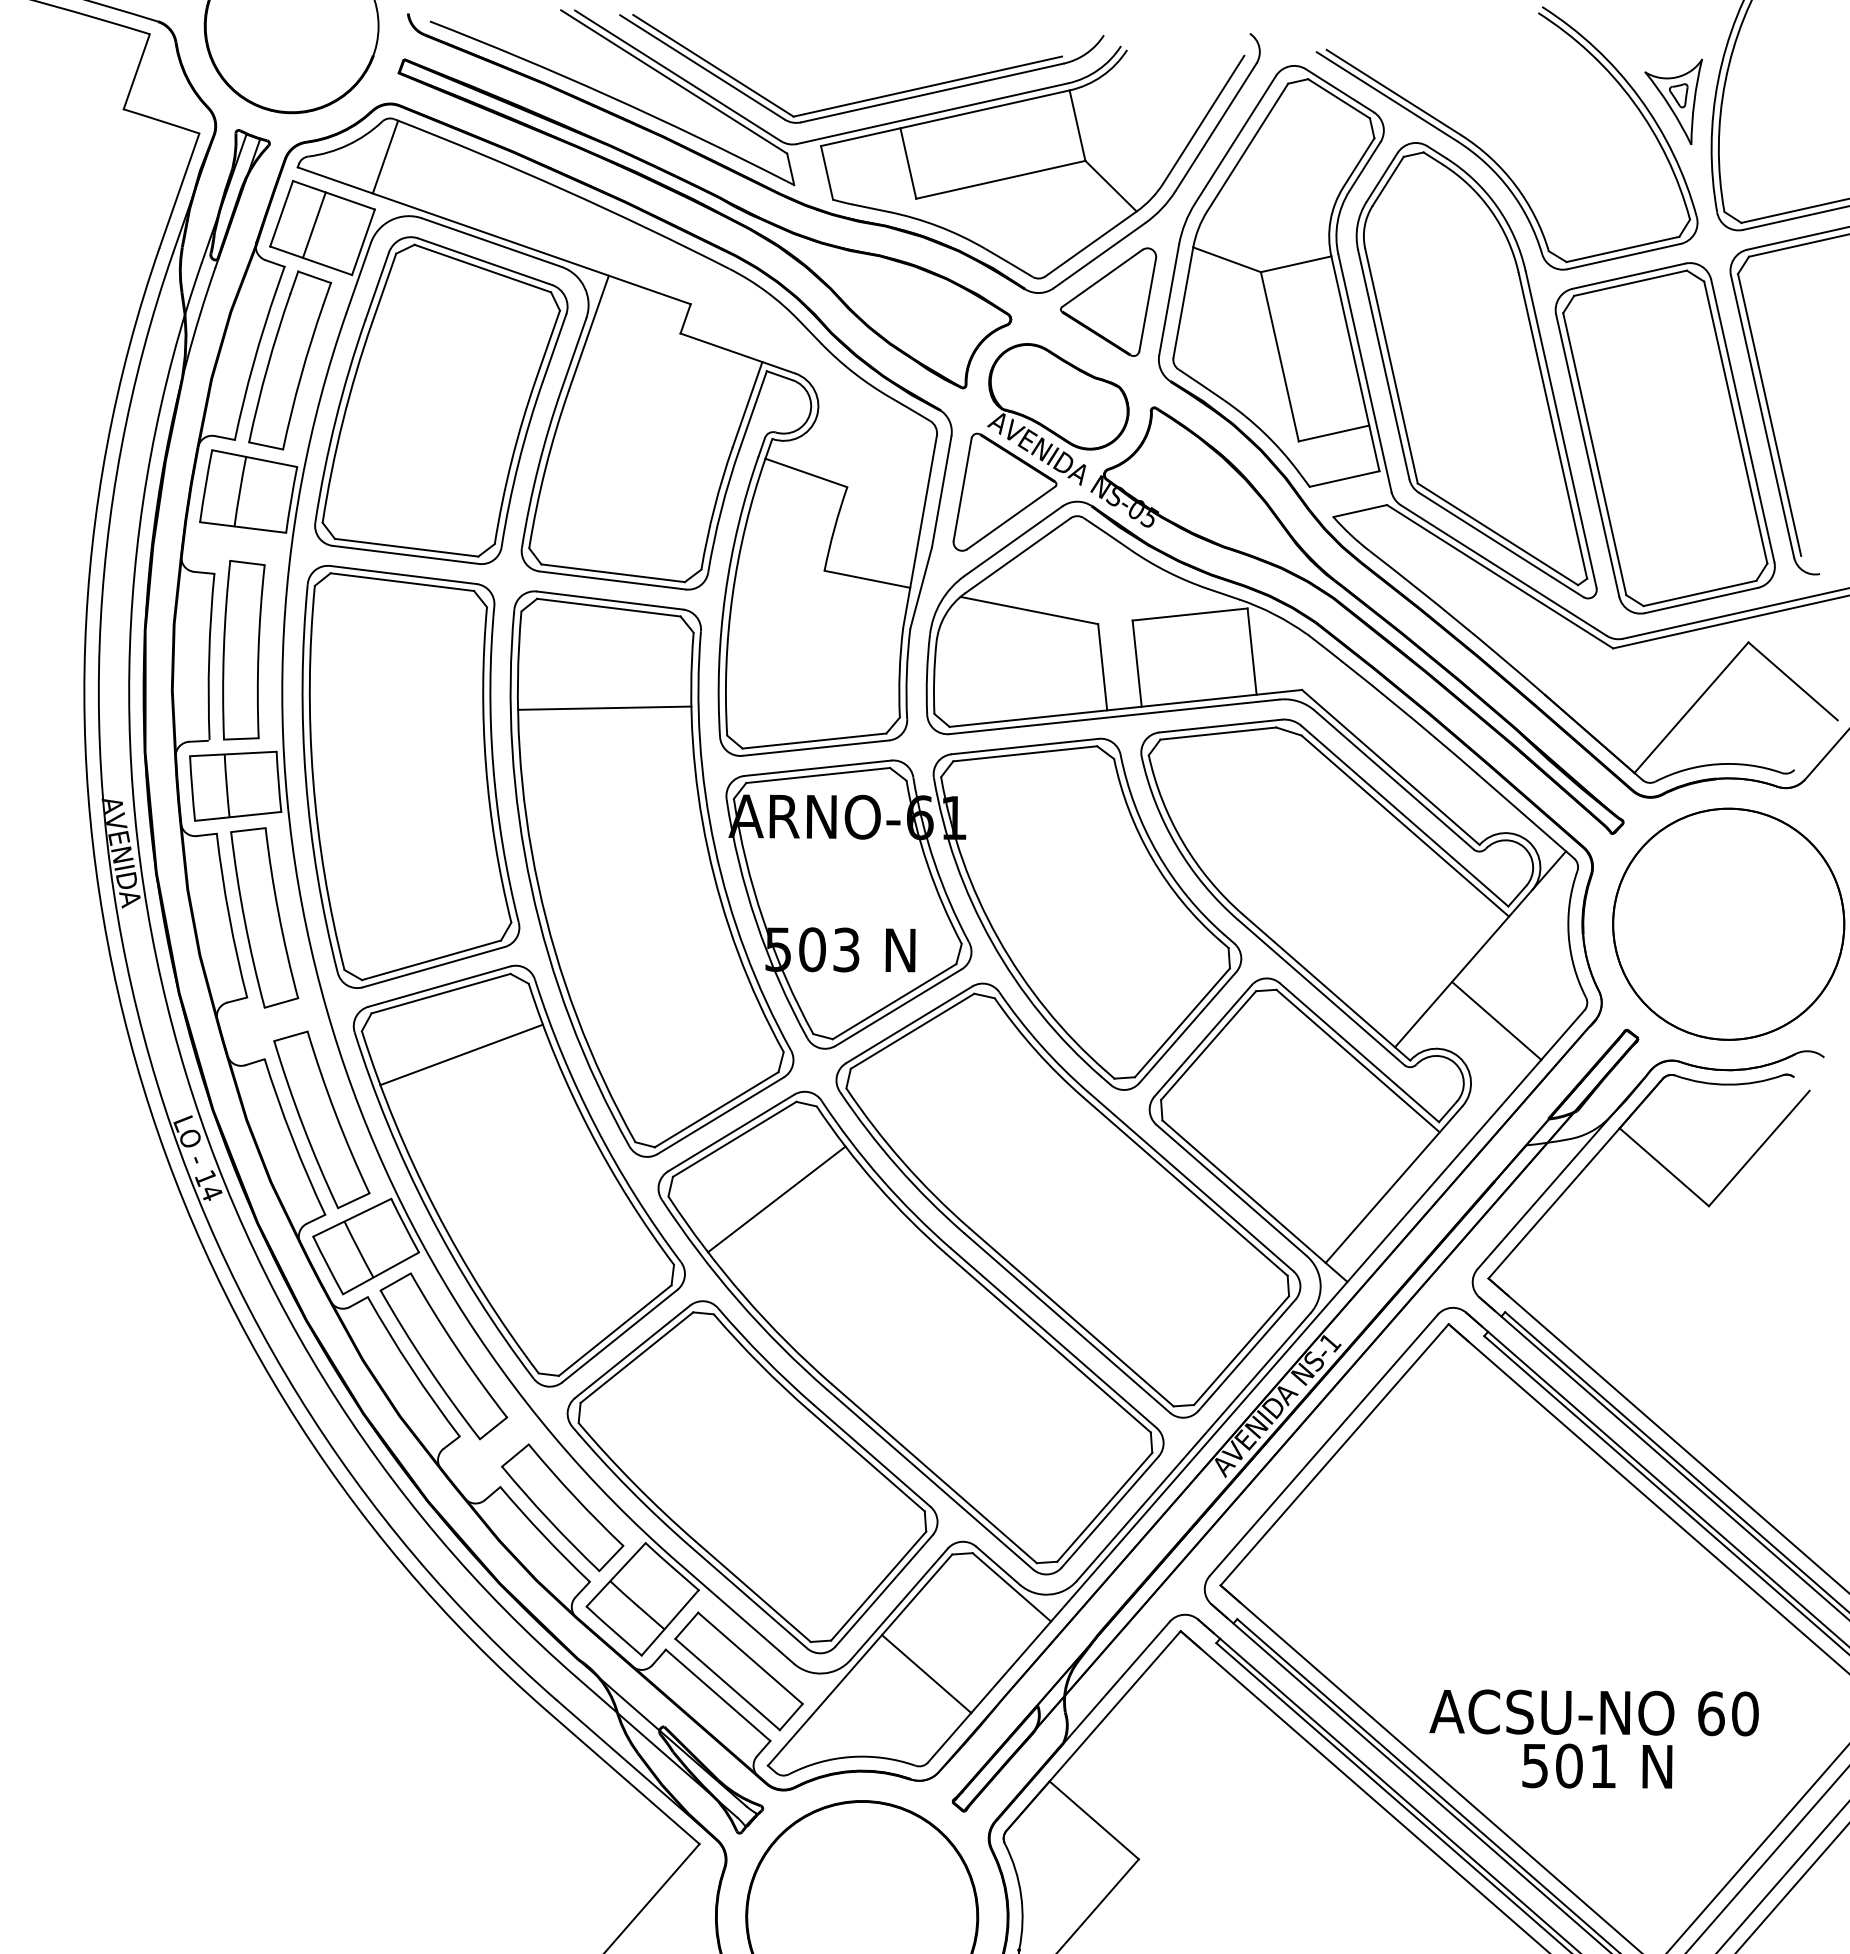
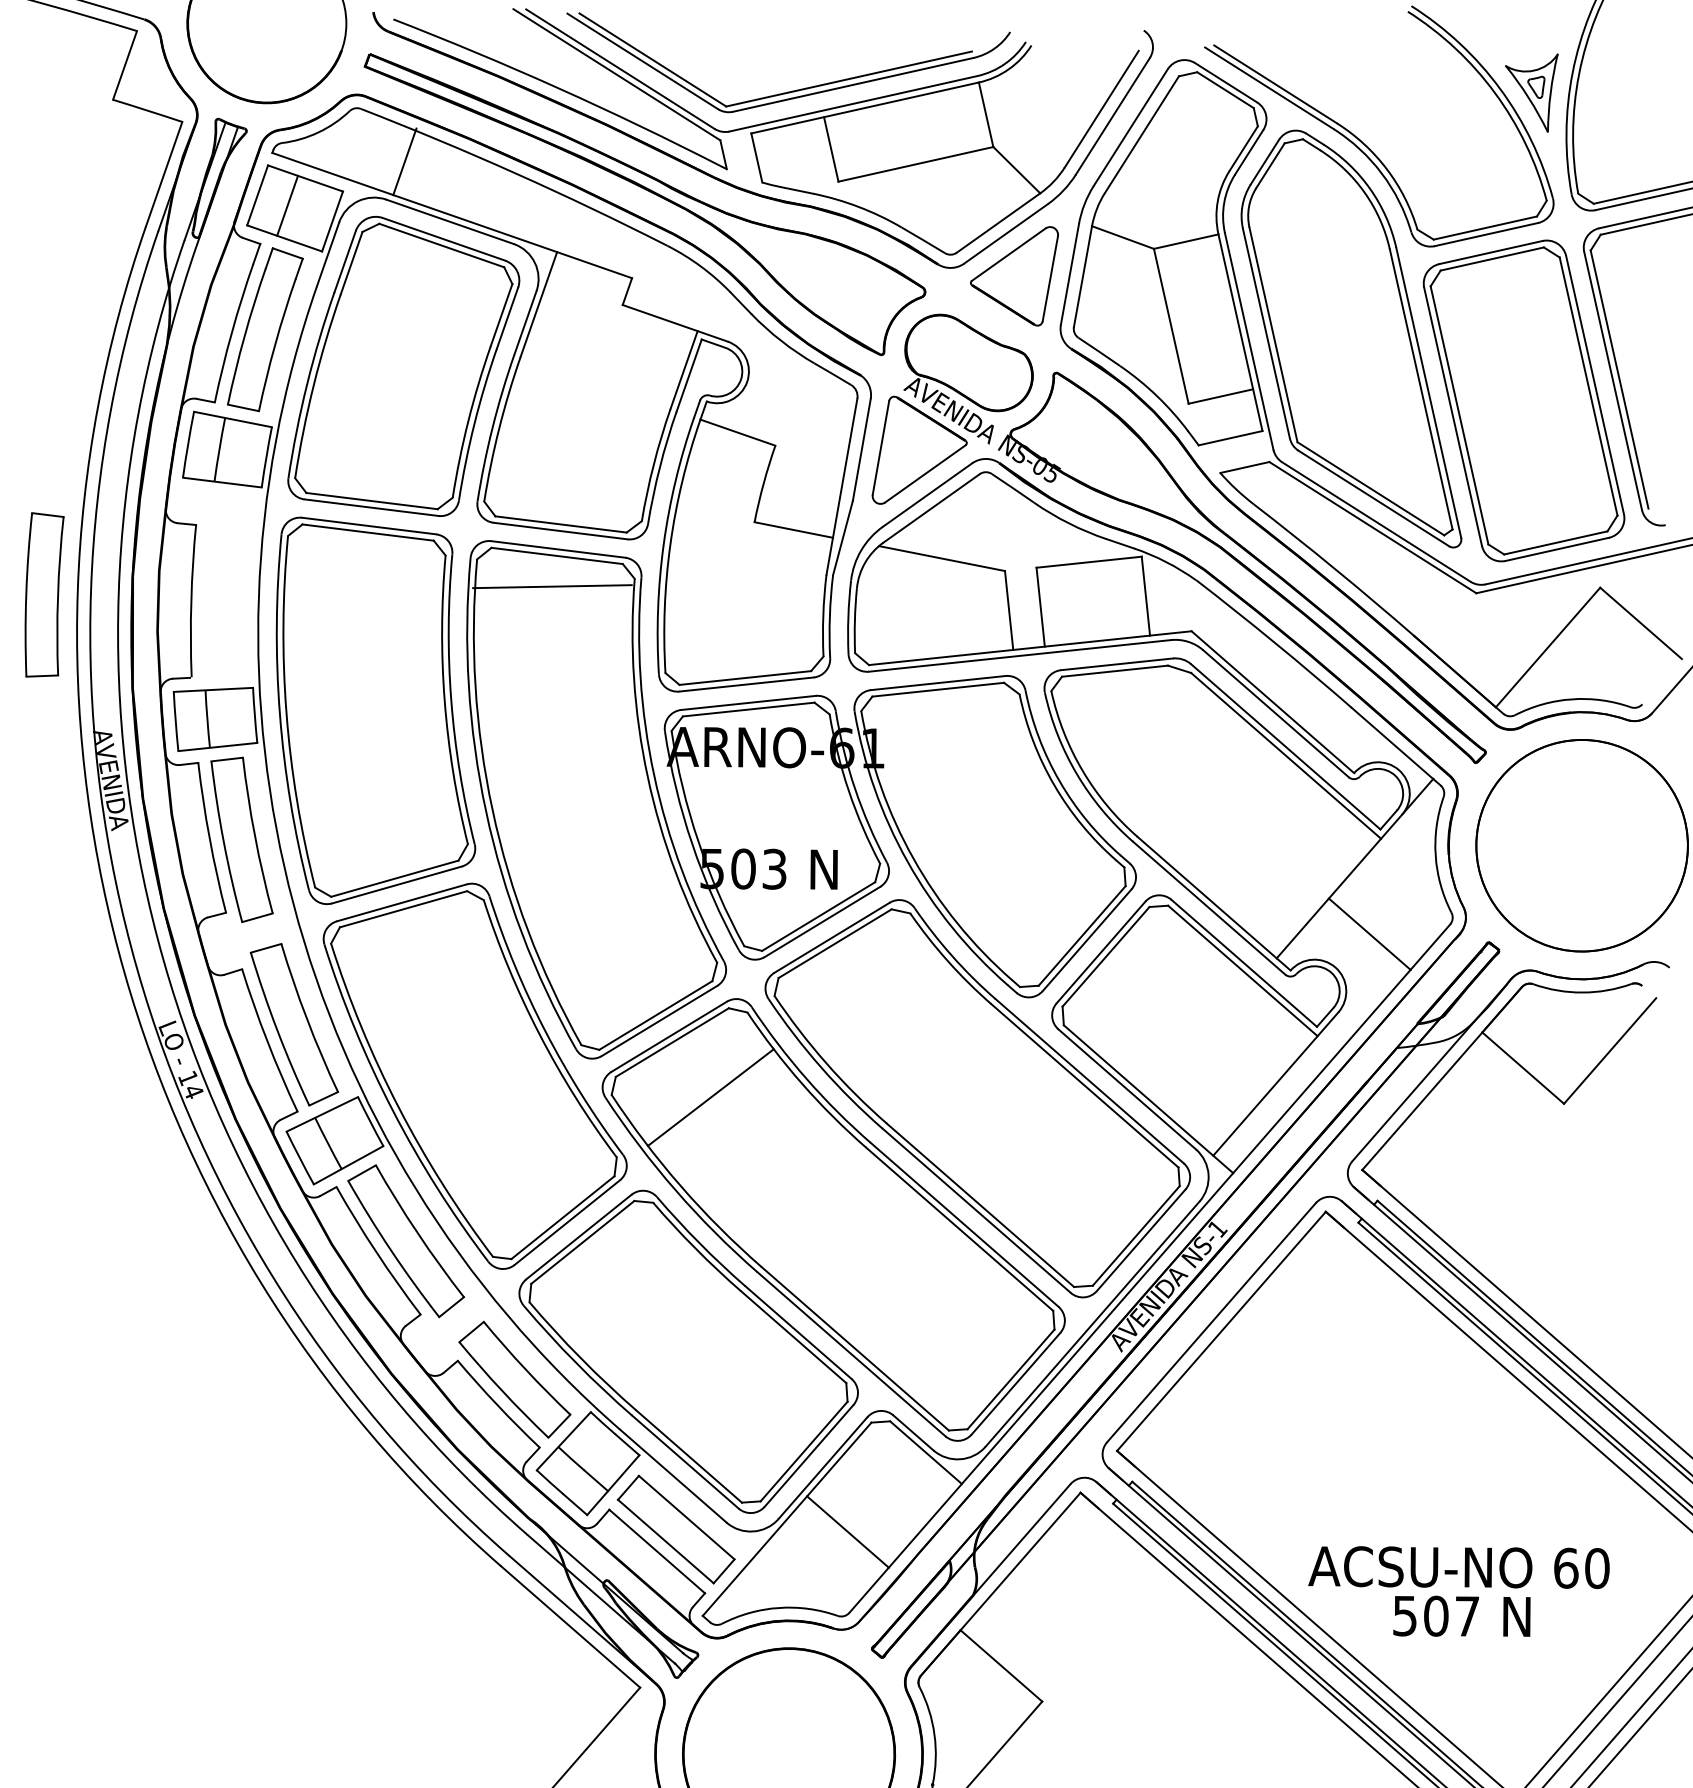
line: (385, 156) -> (404, 161), moved
part: (243, 650) -> (44, 595), moved
line: (604, 707) -> (552, 586), moved
line: (461, 1054) -> (422, 964), removed
text: (1603, 1766) -> (1467, 1616), 501 -> 507

